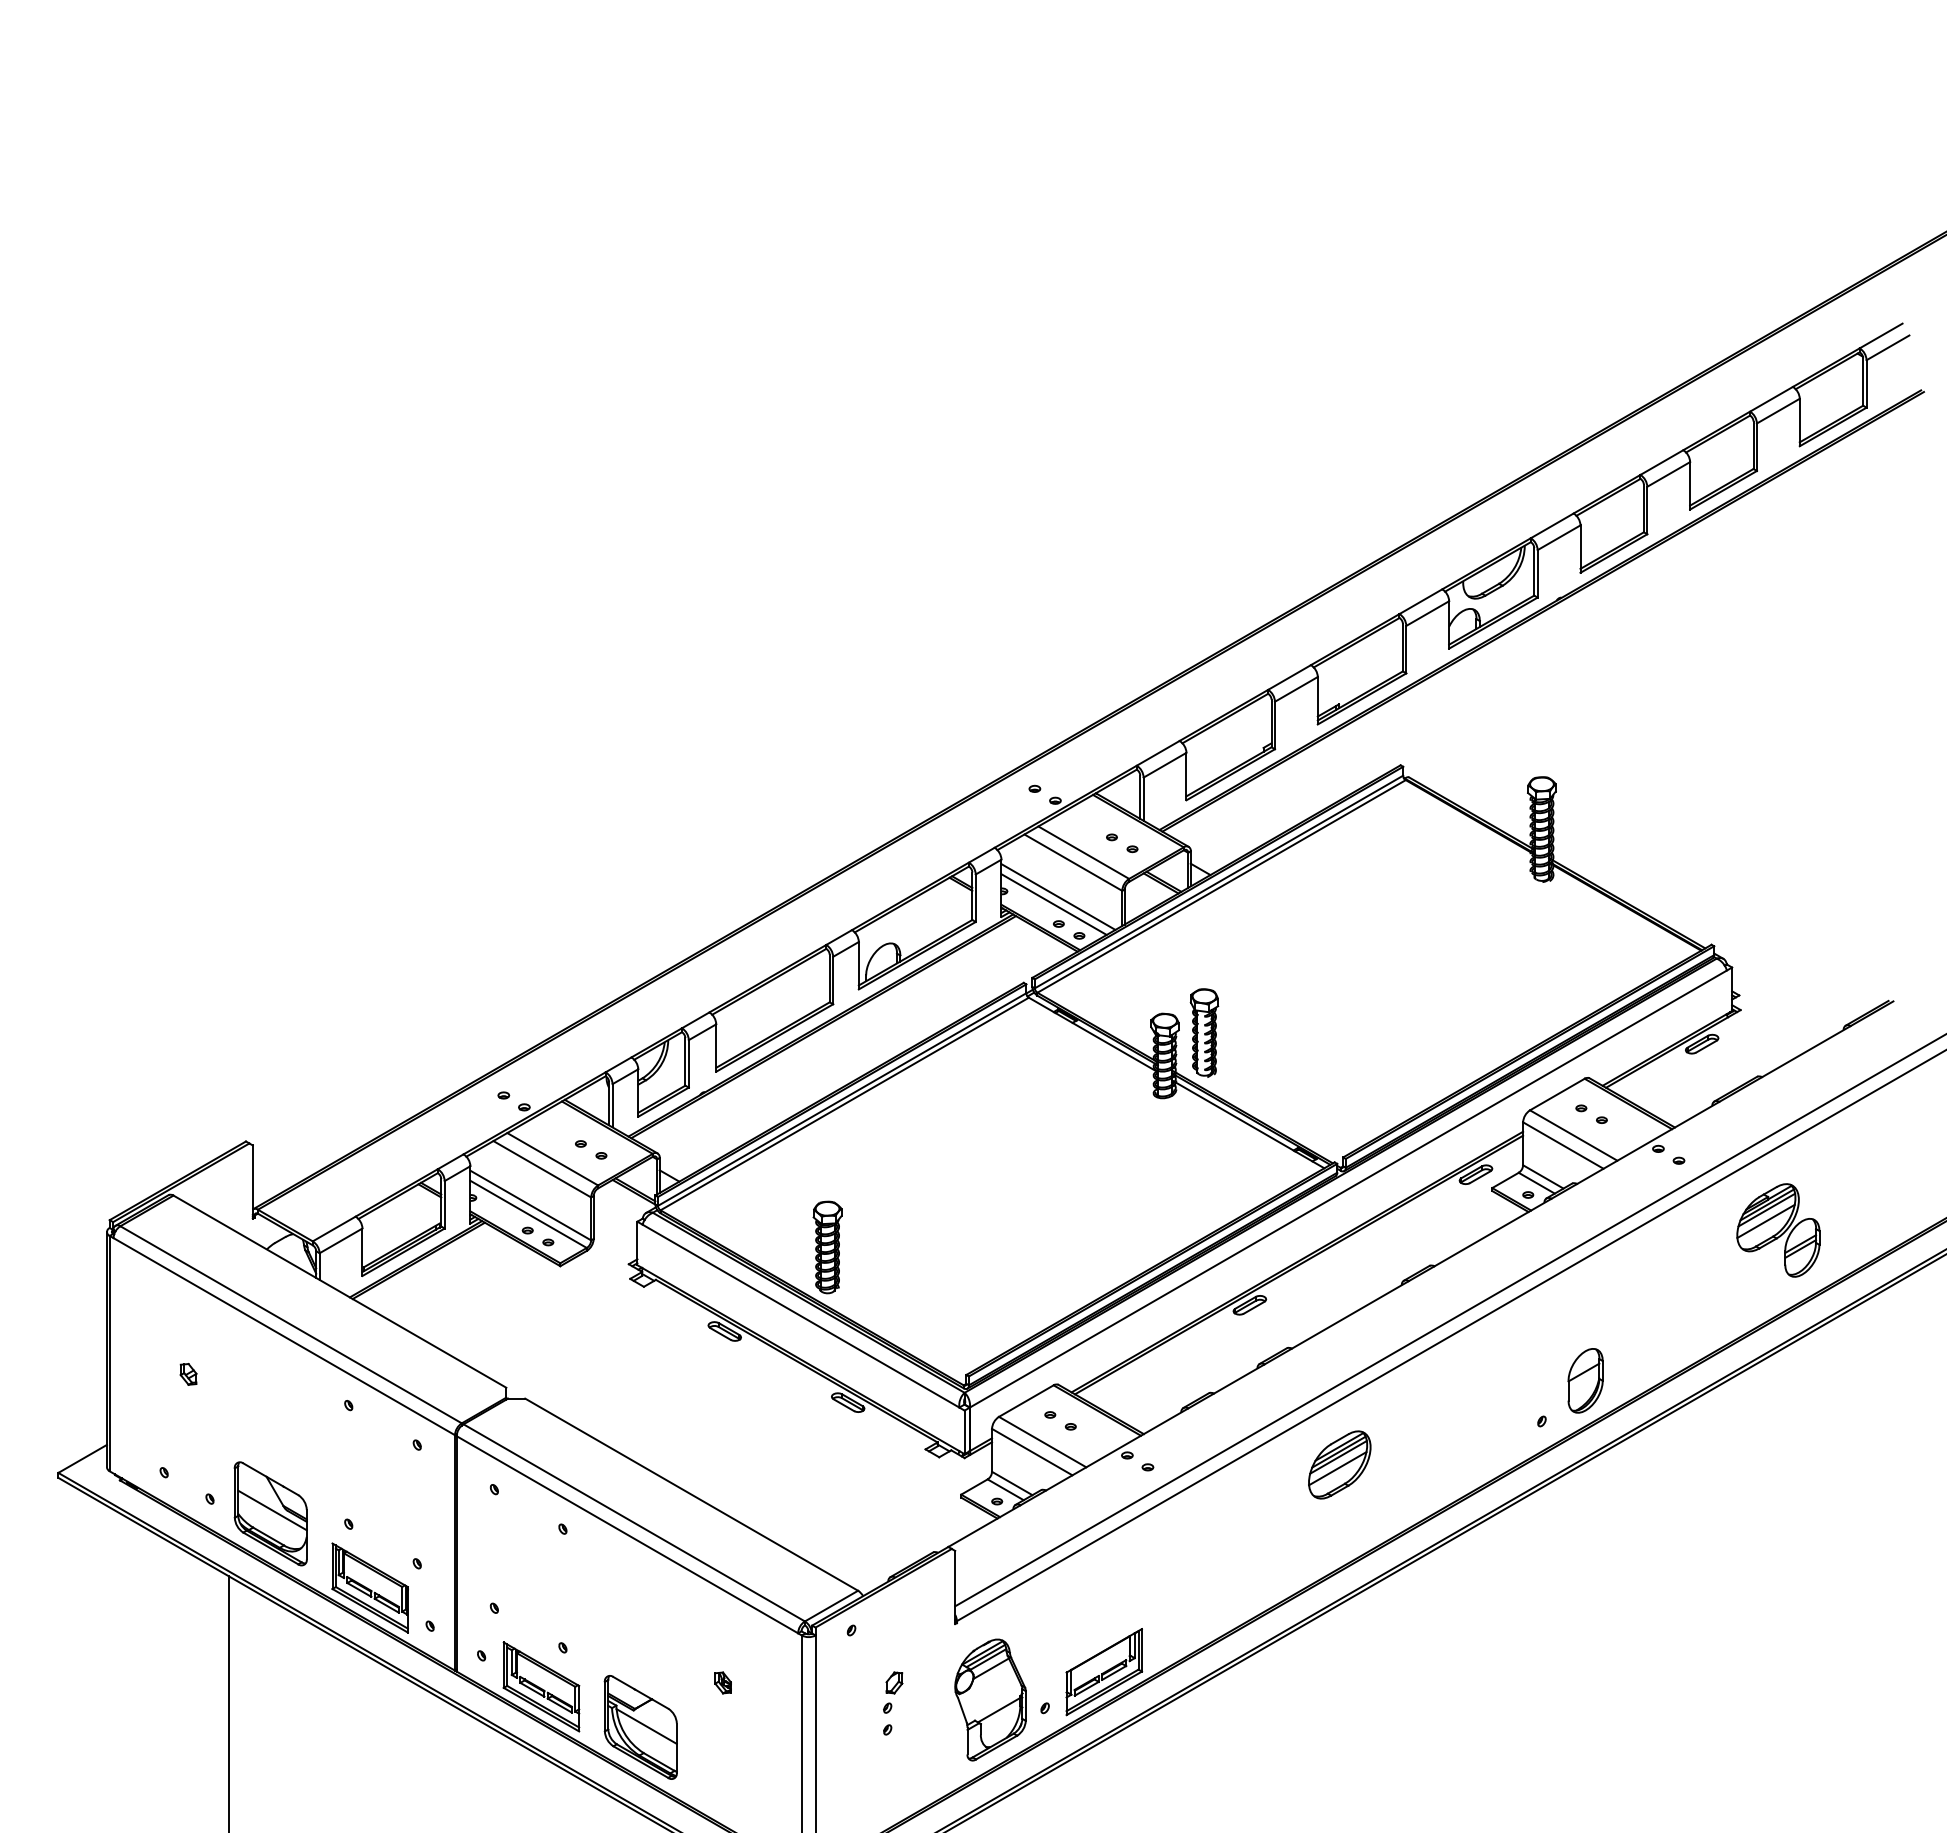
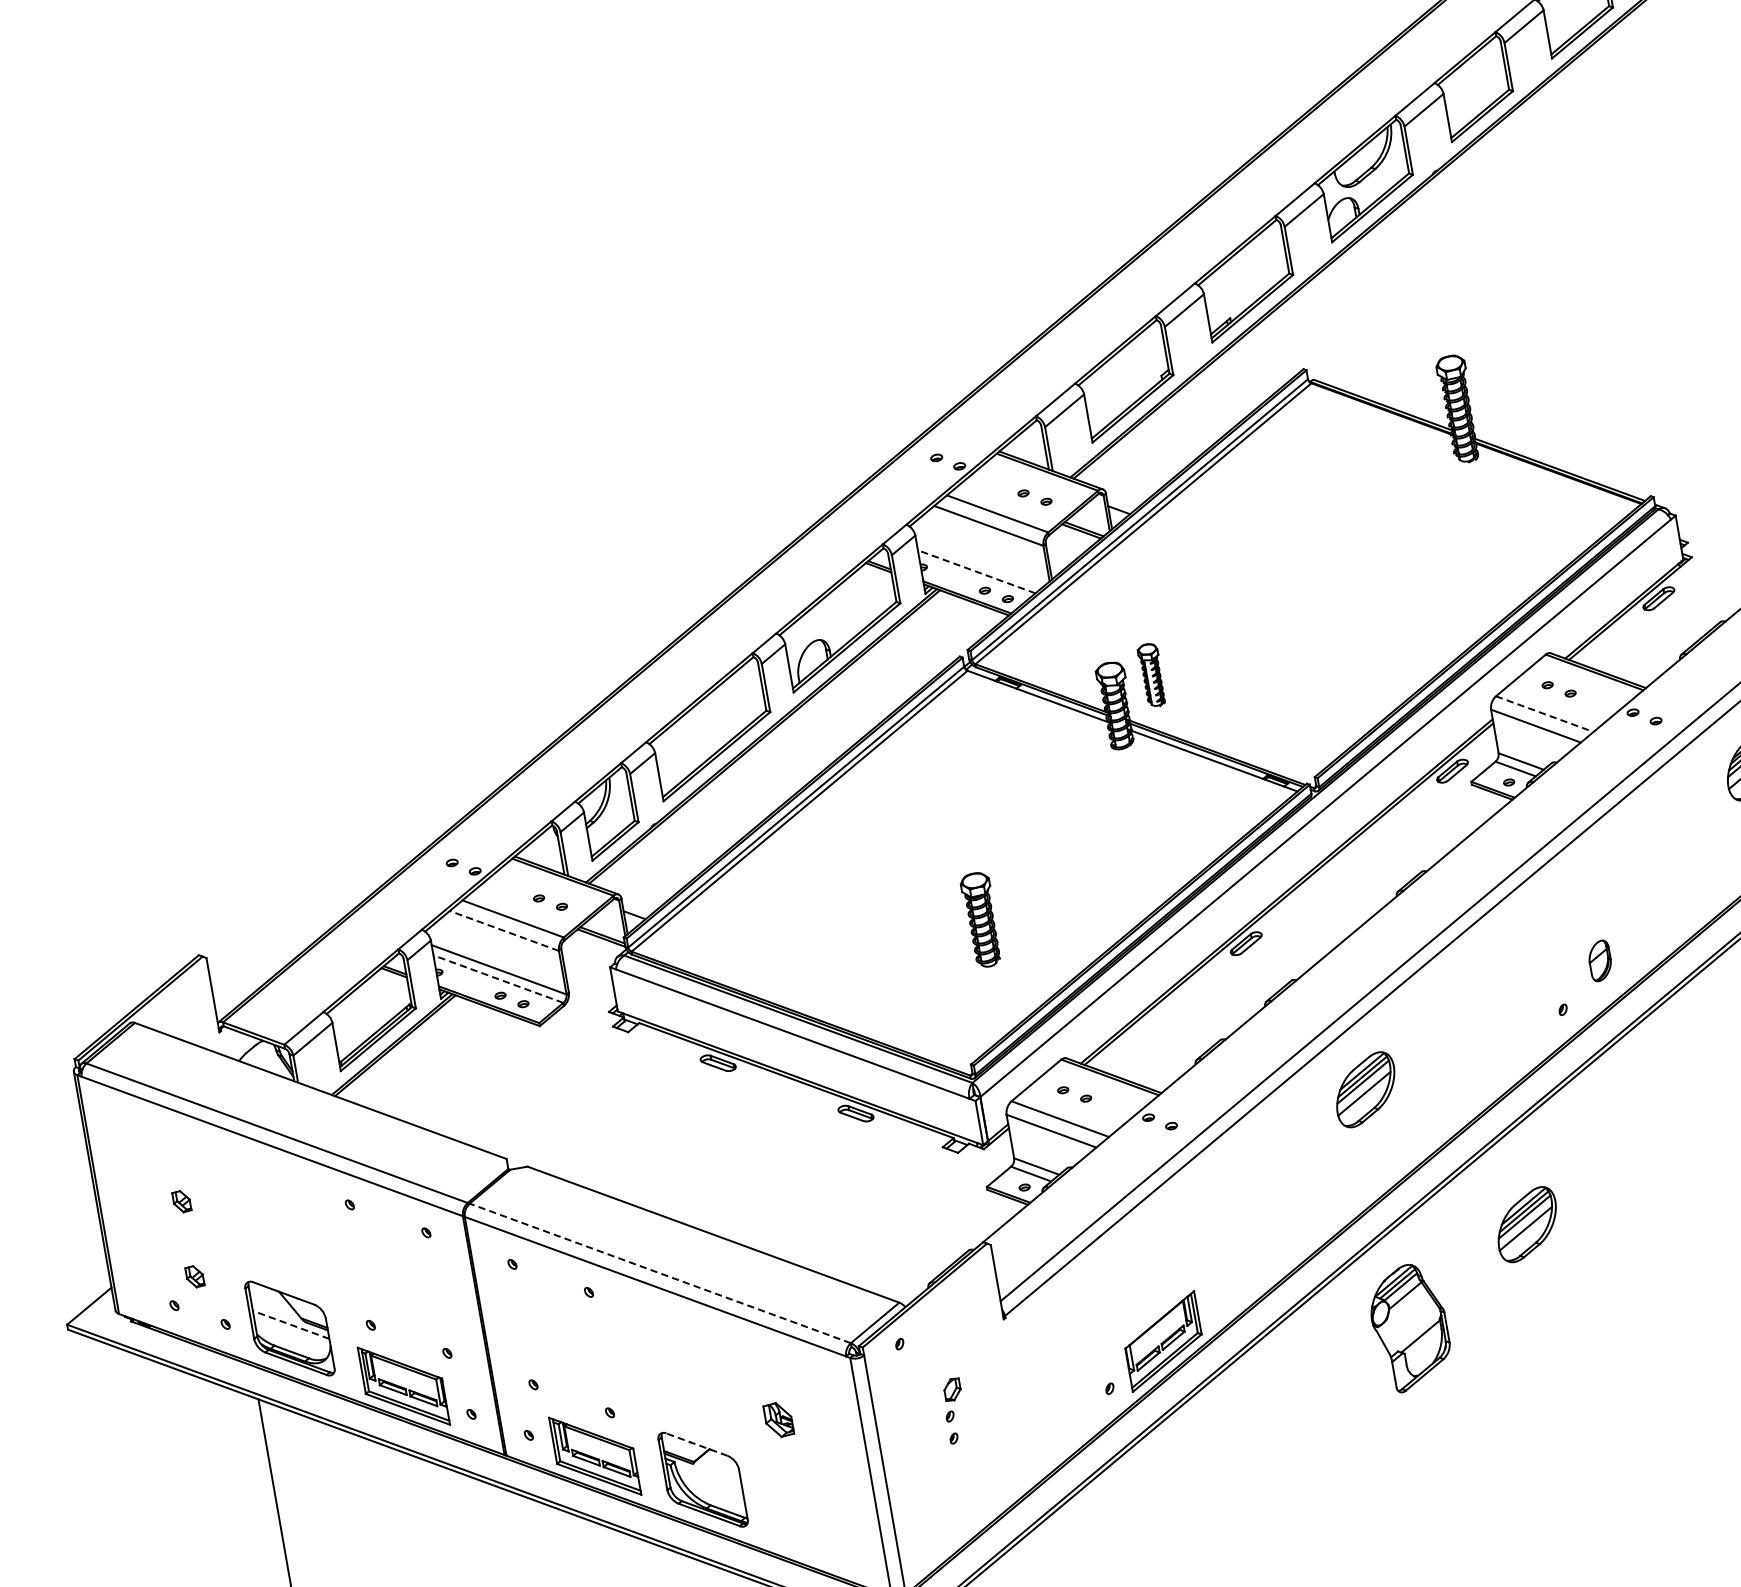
line: (1058, 896) -> (979, 562), removed
line: (1054, 904) -> (977, 571), solid -> dashed
part: (1204, 1032) -> (1151, 674), size x0.7
line: (1574, 1135) -> (1545, 713), solid -> dashed
line: (541, 1169) -> (503, 931), solid -> dashed
line: (528, 1214) -> (498, 979), solid -> dashed
part: (827, 1247) -> (981, 920), moved
part: (1585, 1380) -> (1600, 960), size x0.6
part: (188, 1448) -> (194, 1276), added
line: (272, 1510) -> (291, 1324), solid -> dashed
line: (633, 1522) -> (659, 1273), solid -> dashed
part: (1471, 1620) -> (1526, 1224), added
part: (722, 1682) -> (778, 1419), size x1.6
line: (640, 1692) -> (696, 1444), solid -> dashed
part: (990, 1699) -> (1410, 1327), moved
line: (646, 1726) -> (708, 1477), removed

